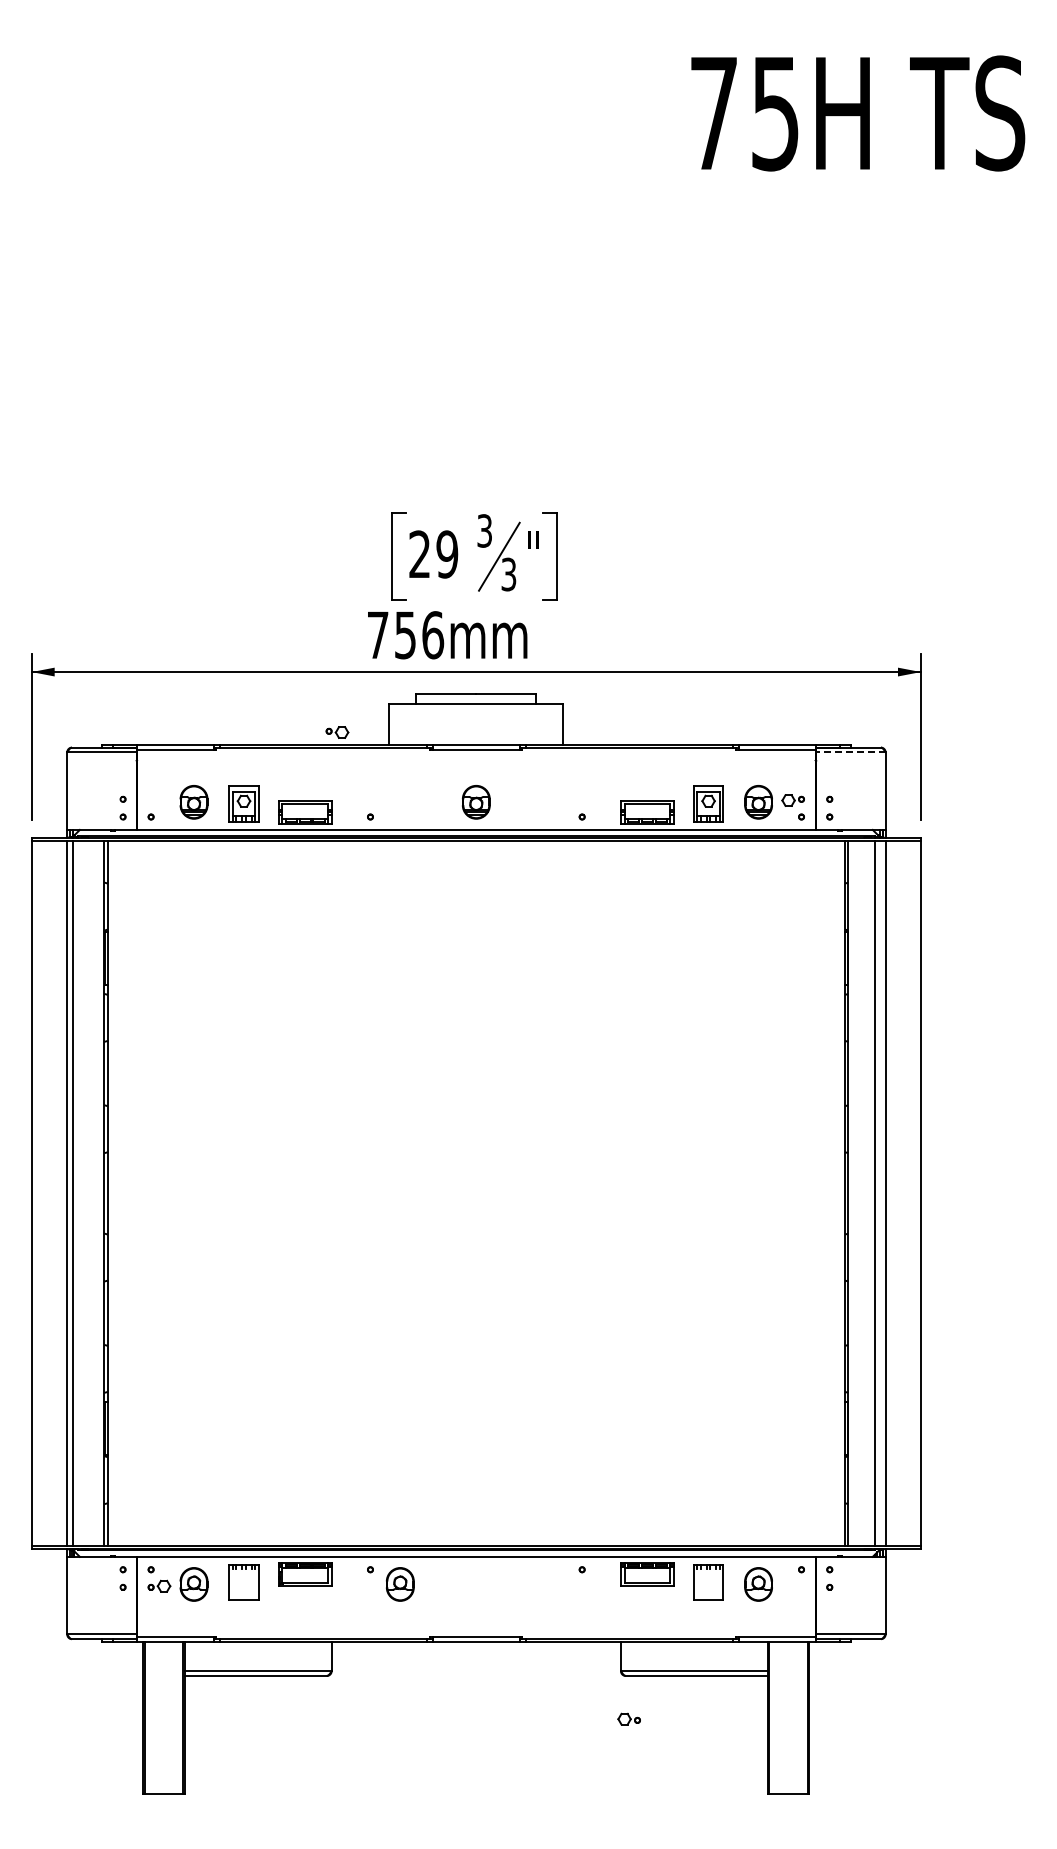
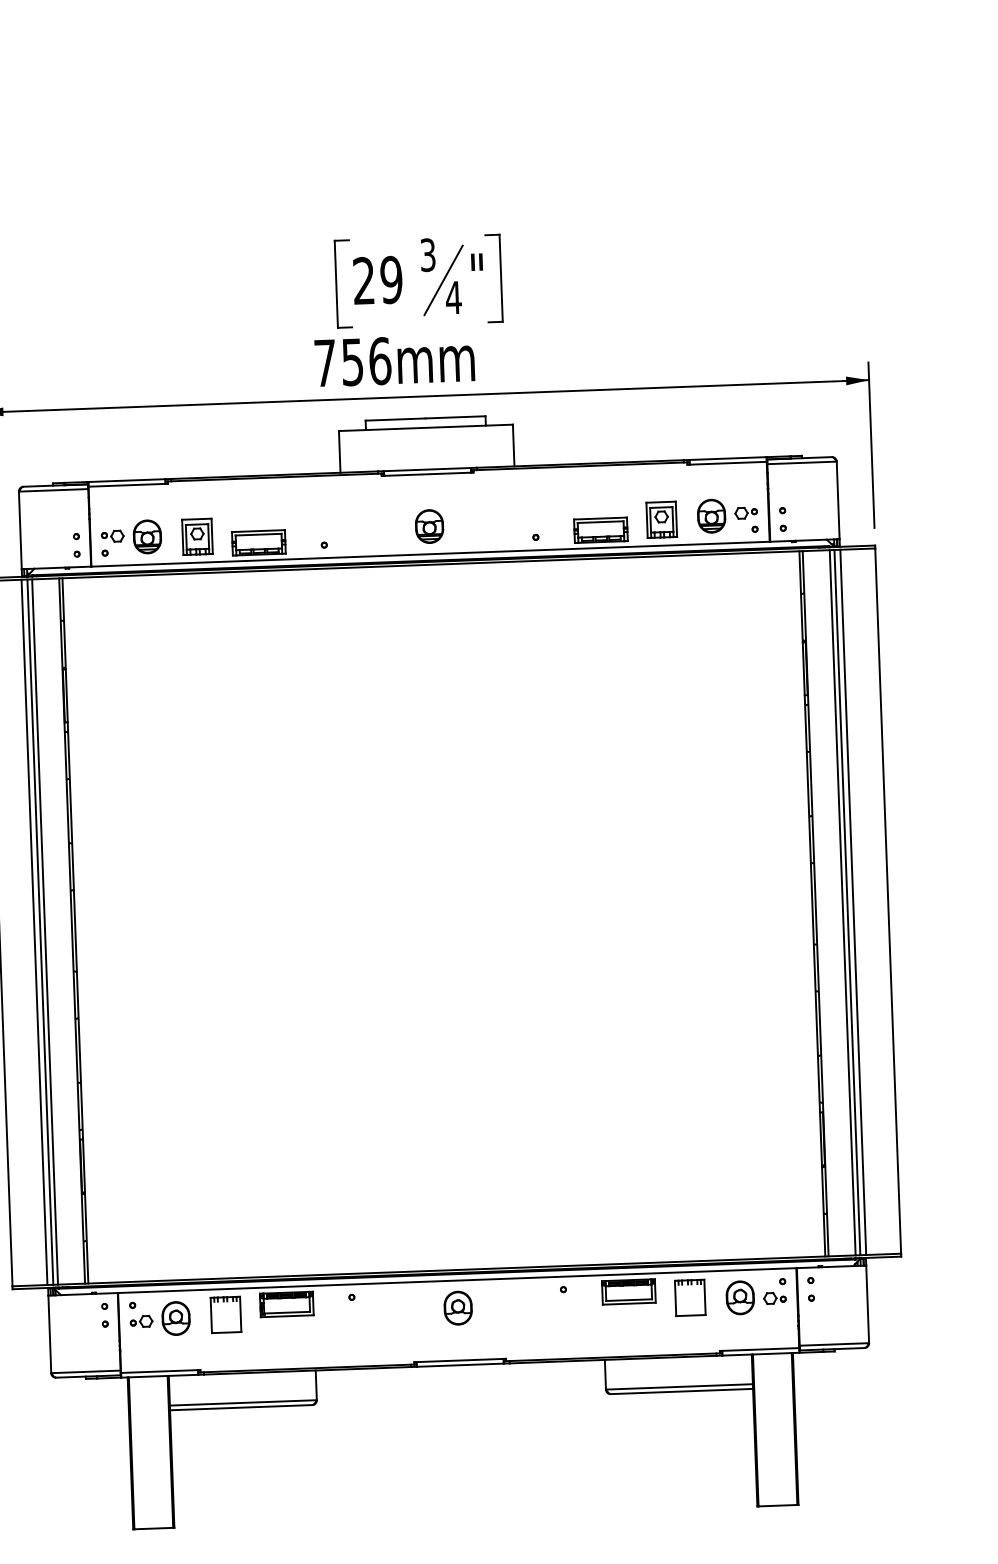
text: (508, 574) -> (453, 297), 3 -> 4
part: (337, 732) -> (112, 536), moved
line: (850, 752) -> (801, 463), dashed -> solid
line: (77, 1193) -> (45, 932), added
line: (880, 1193) -> (847, 902), added
part: (400, 1584) -> (458, 1308), moved
part: (628, 1718) -> (774, 1297), moved

